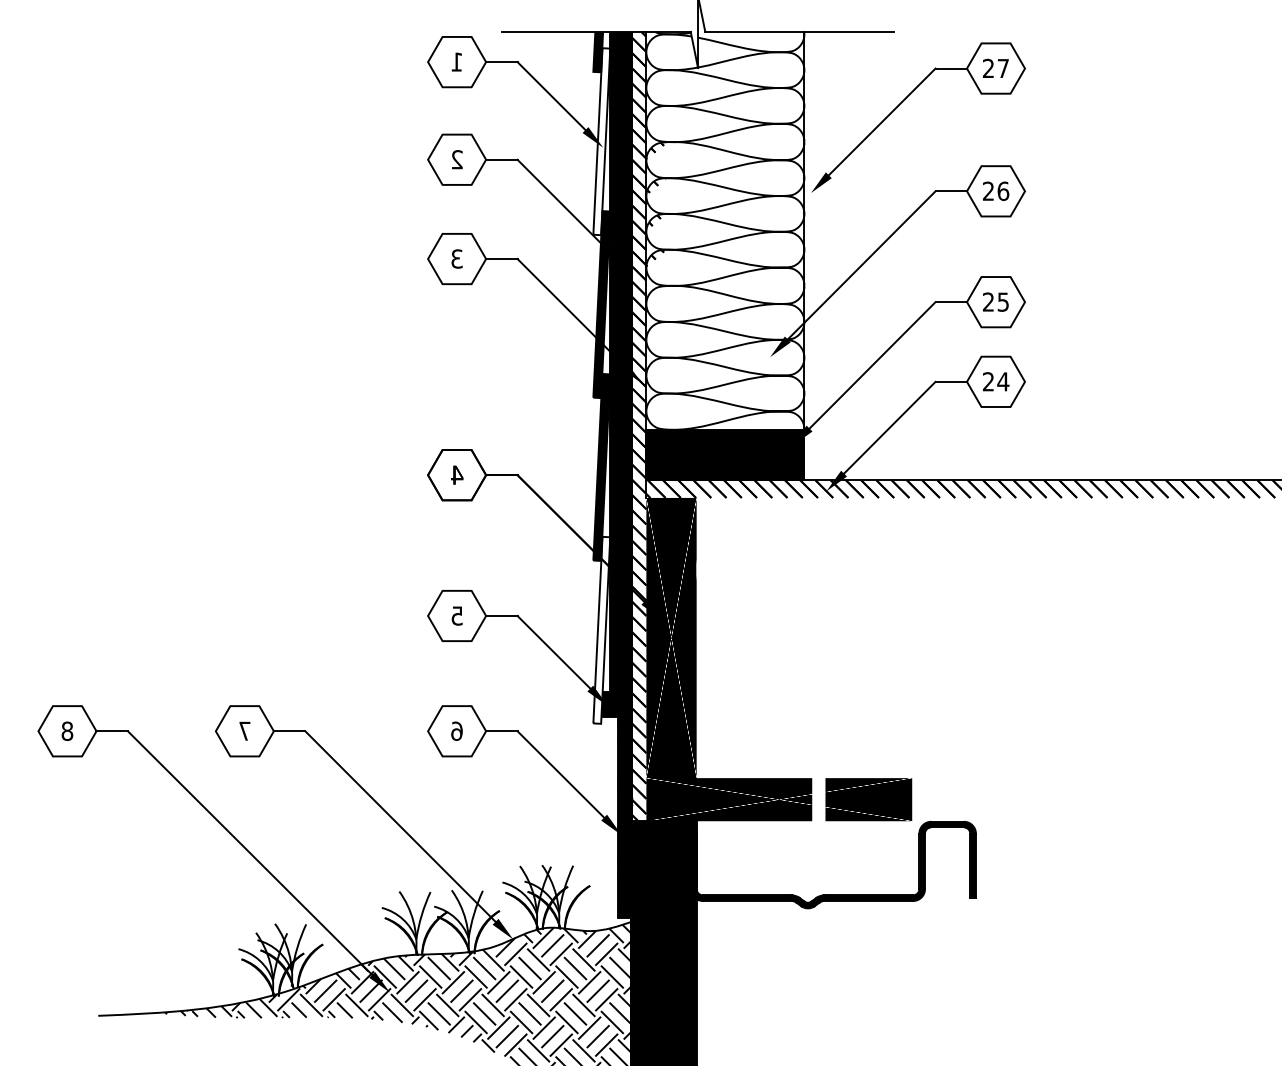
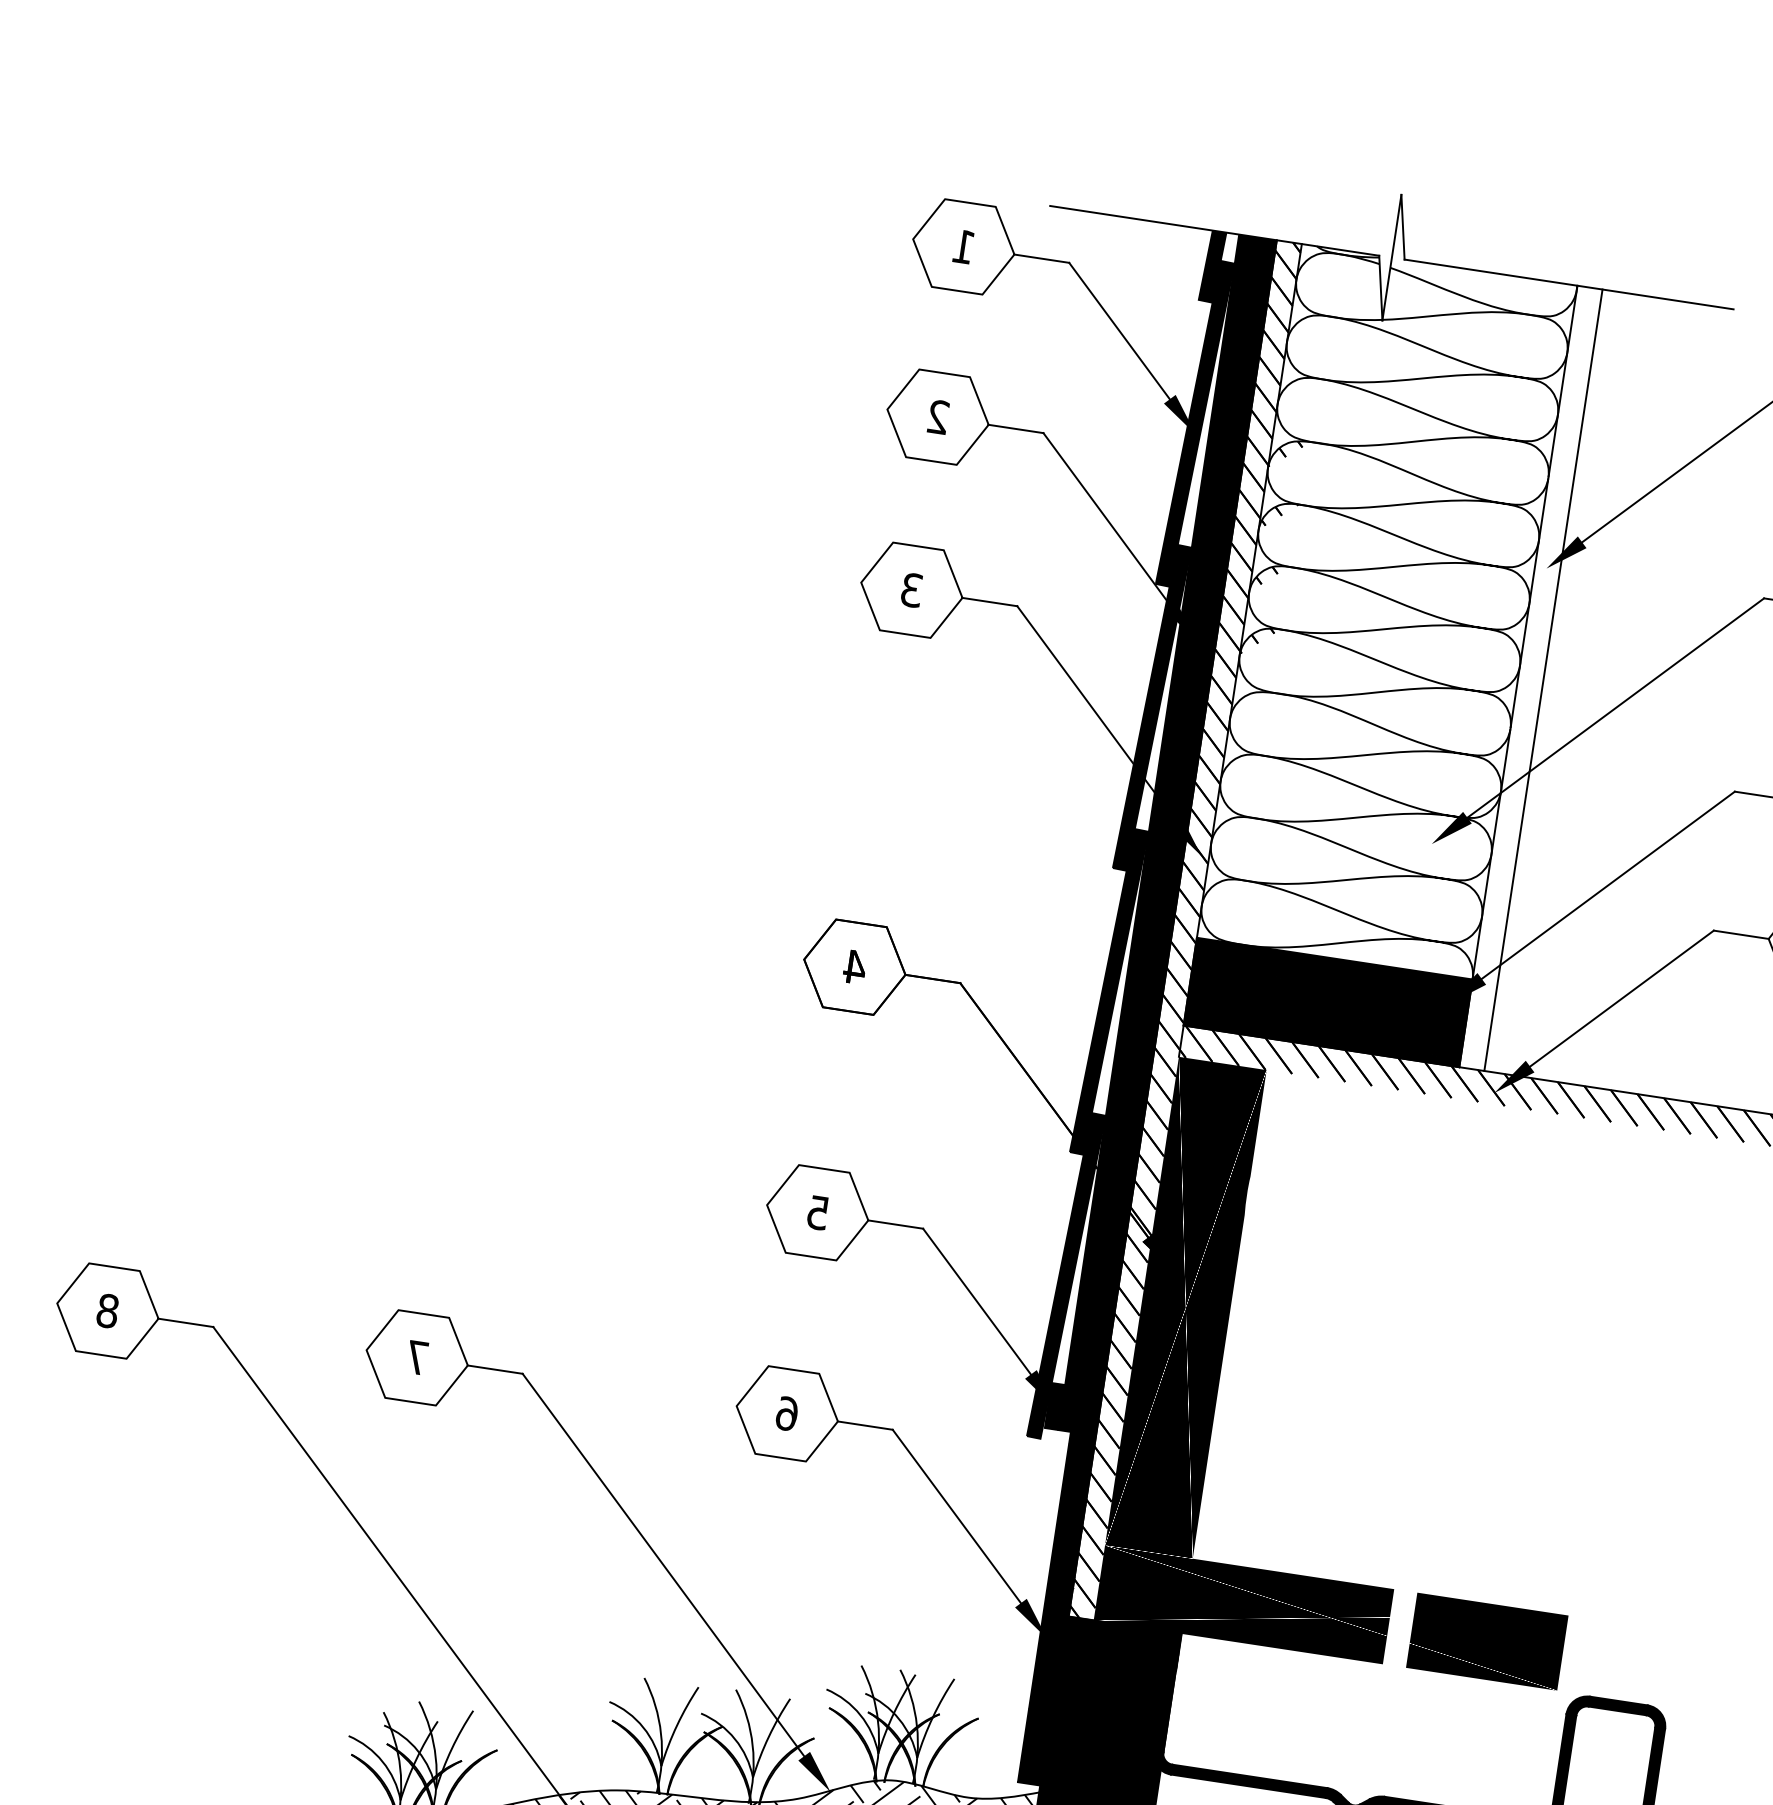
fill: (601, 141) -> (1194, 423), added
line: (818, 255) -> (1543, 679), added
fill: (601, 629) -> (1065, 1274), added

